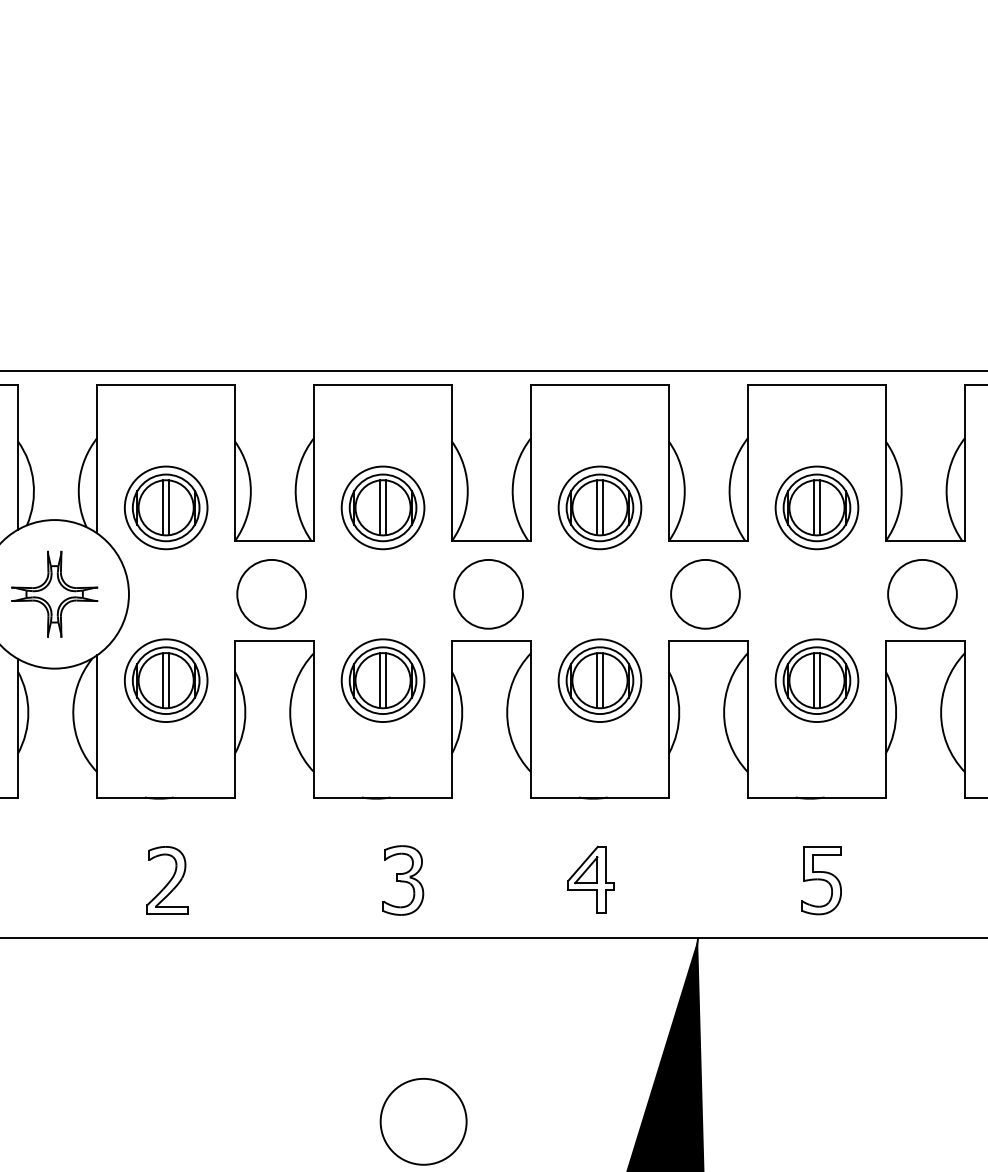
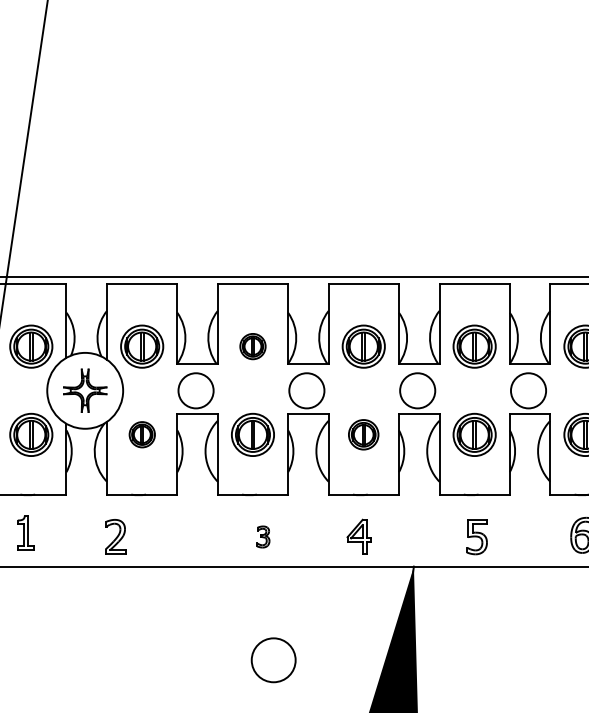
part: (382, 507) -> (252, 346), size x0.6
part: (166, 679) -> (142, 434), size x0.6
part: (599, 679) -> (363, 434), size x0.7
part: (166, 879) -> (115, 536), moved
part: (403, 879) -> (263, 536), size x0.6

